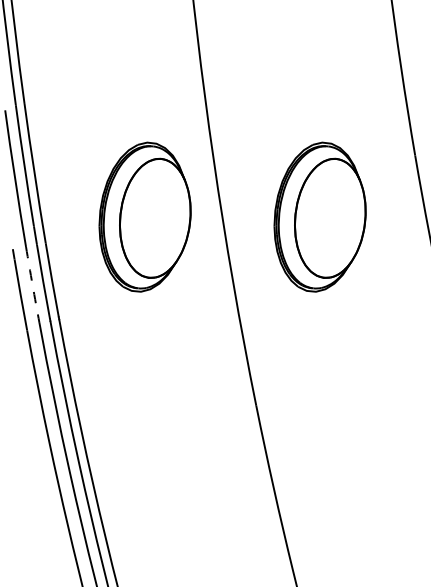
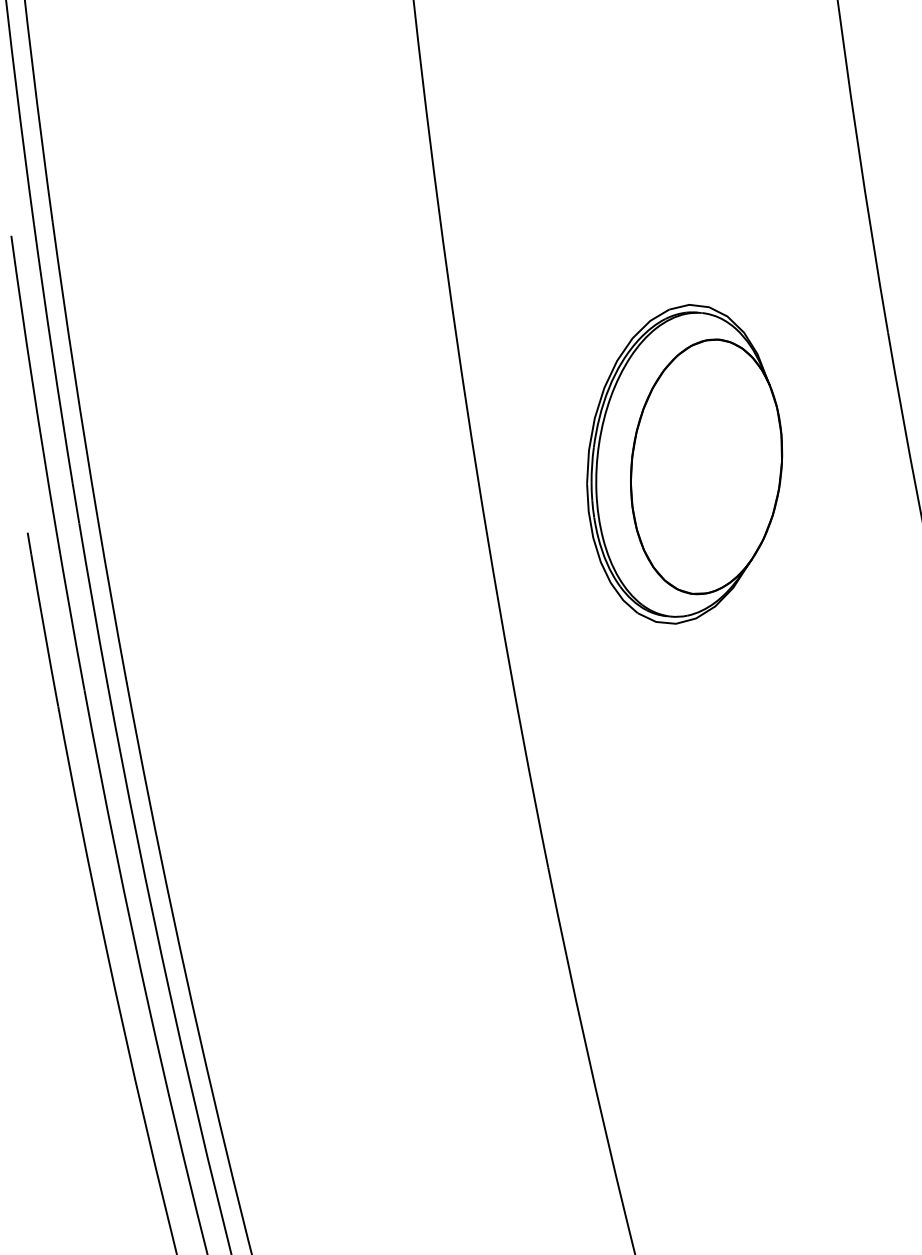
part: (144, 216) -> (309, 462), removed
arc: (32, 284) -> (69, 608), dashed -> solid

